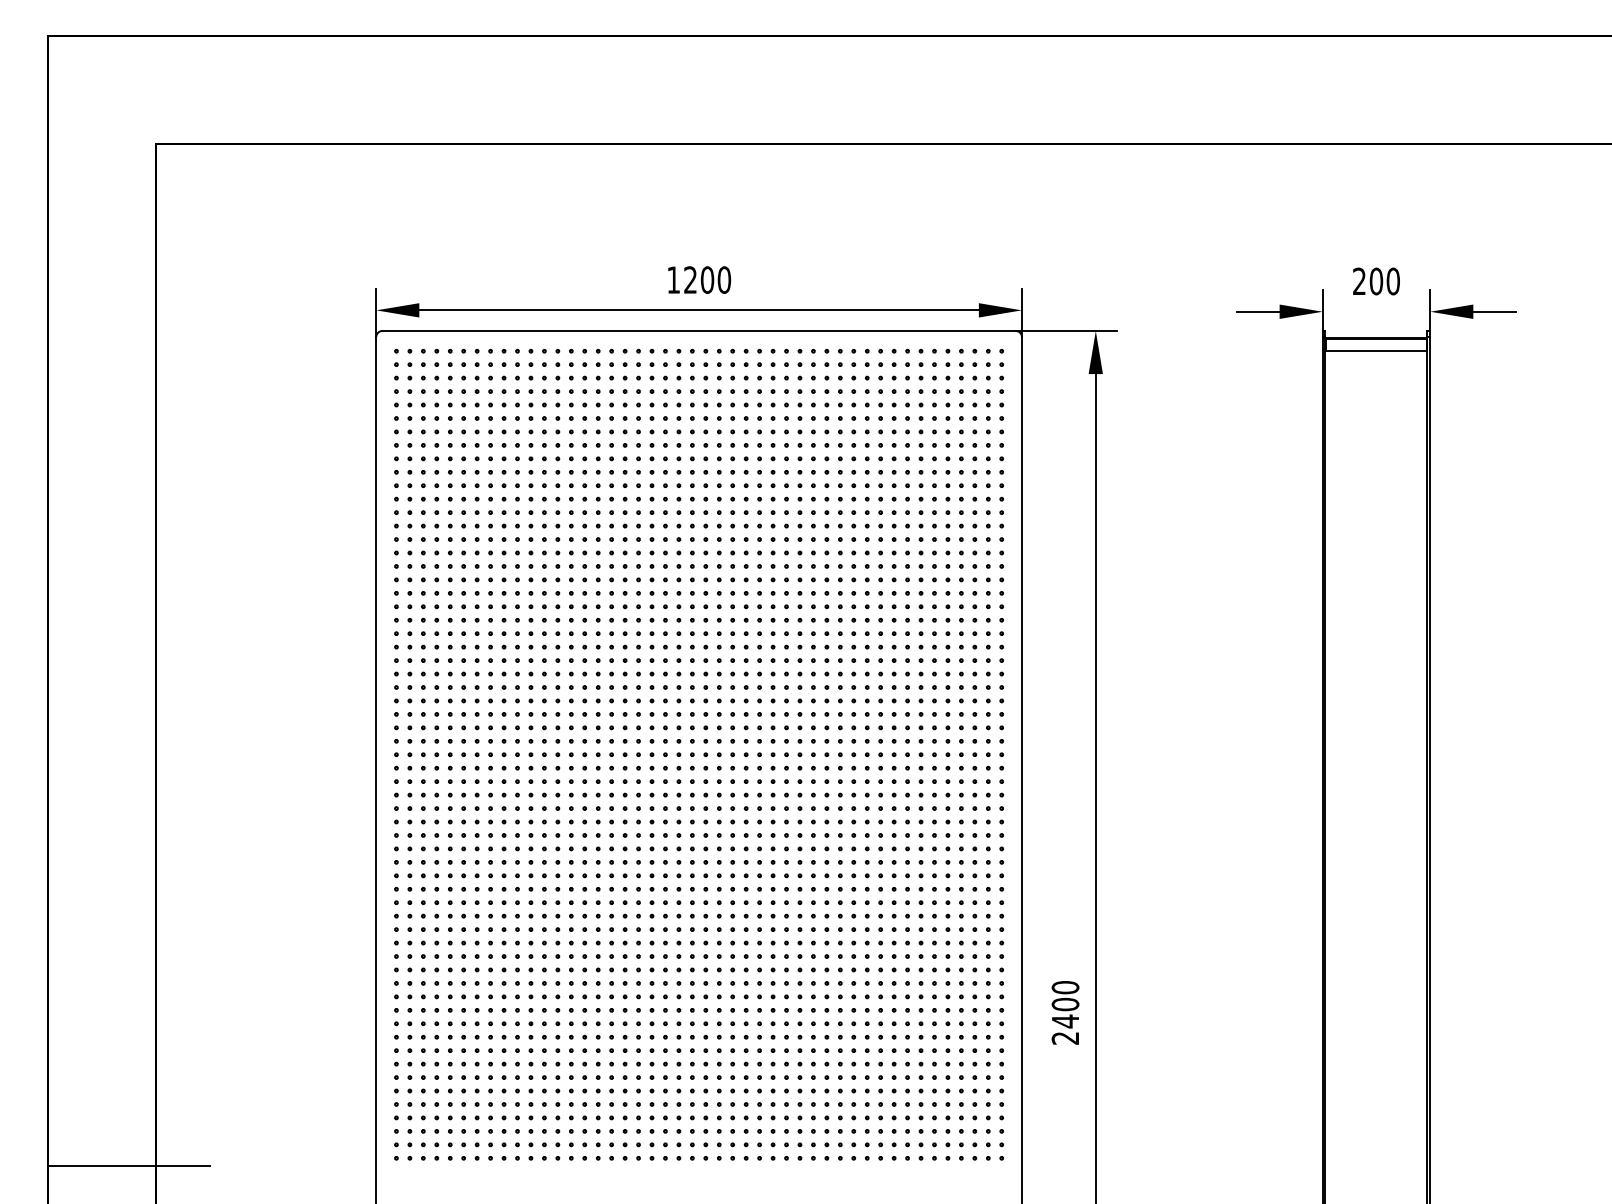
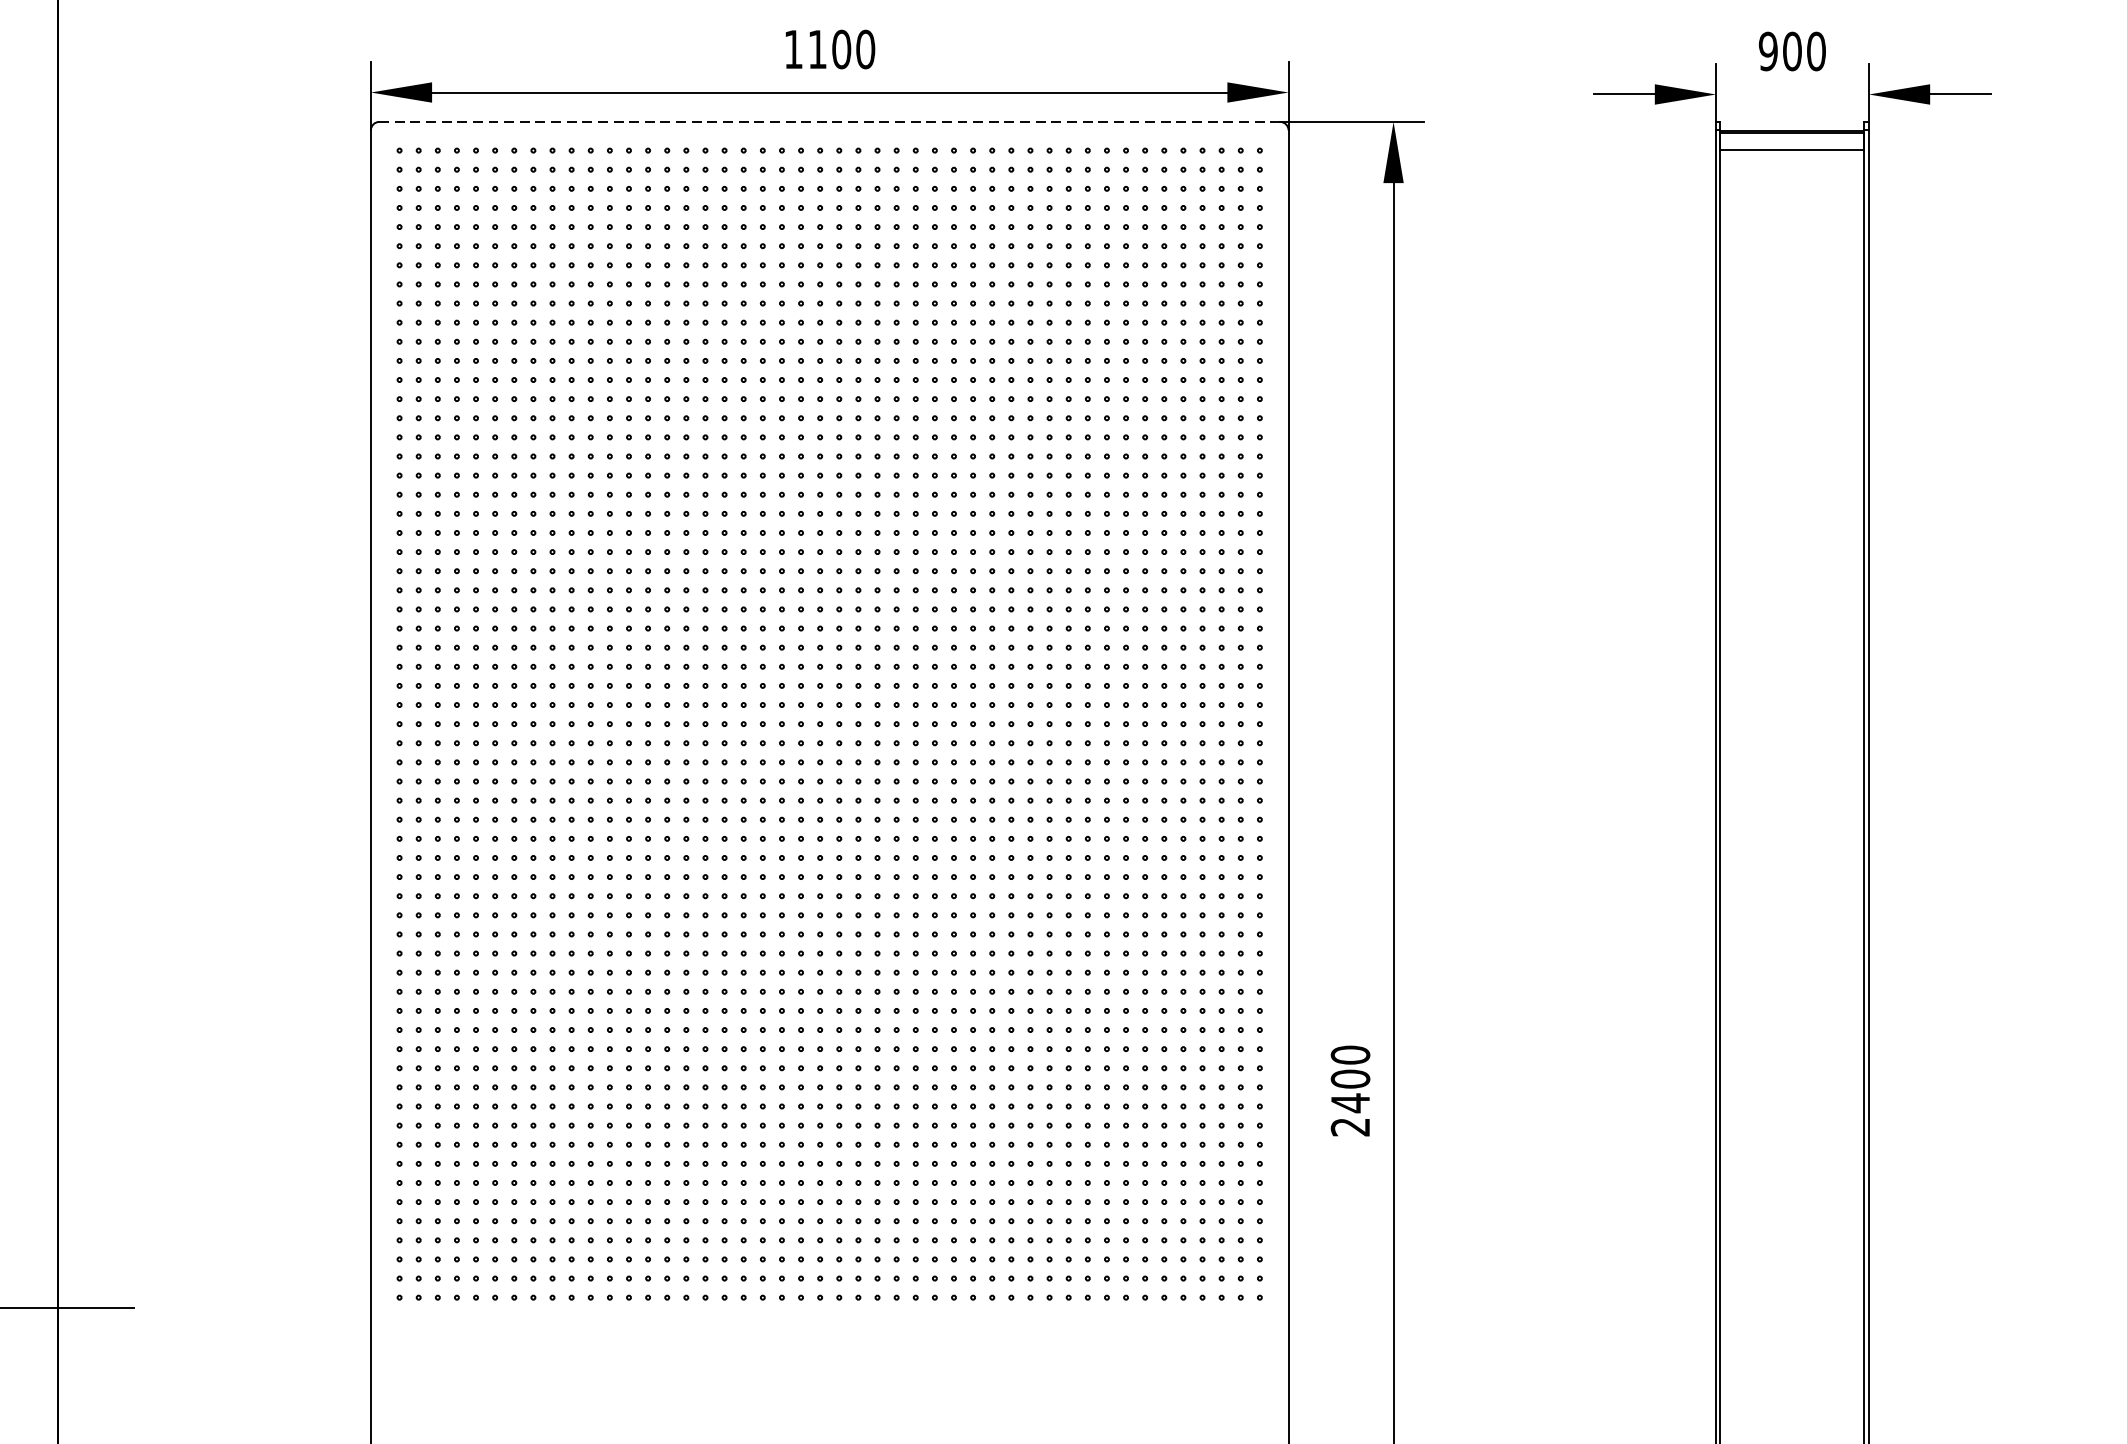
text: (690, 279) -> (817, 48), 1200 -> 1100
text: (1359, 281) -> (1768, 51), 200 -> 900
line: (699, 331) -> (830, 122), solid -> dashed

